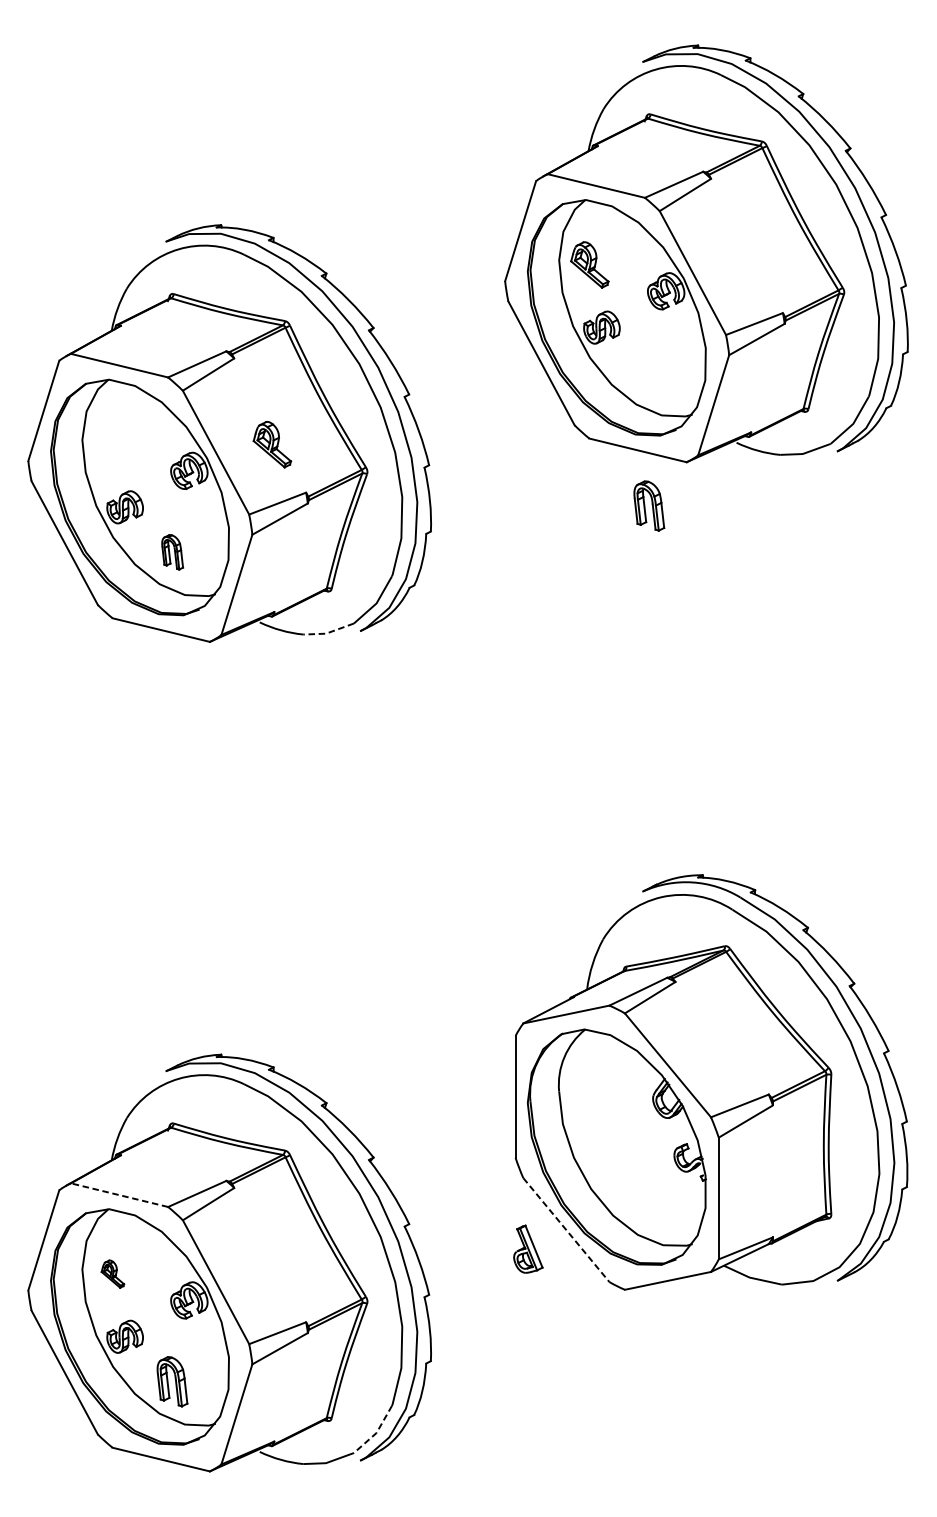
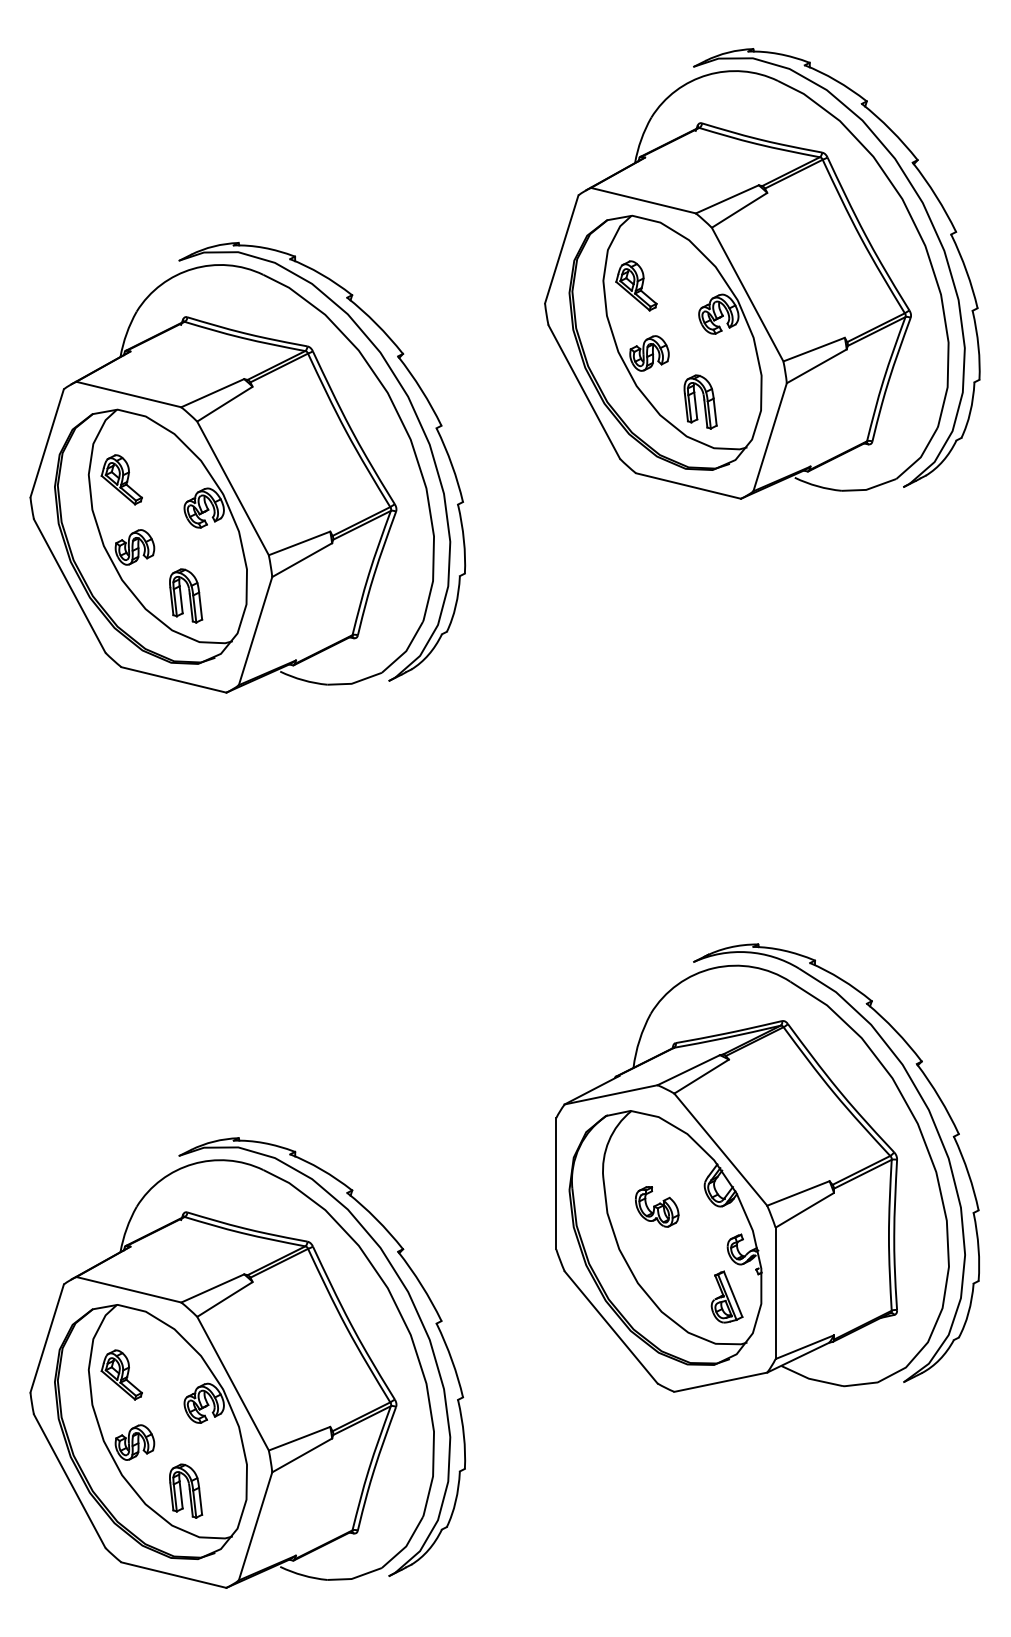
part: (272, 444) -> (121, 479), moved
part: (649, 505) -> (700, 401), moved
part: (172, 551) -> (186, 595), size x1.43
line: (328, 632) -> (354, 682), dashed -> solid
part: (609, 1118) -> (657, 1206), added
line: (119, 1194) -> (128, 1289), dashed -> solid
line: (566, 1230) -> (611, 1327), dashed -> solid
part: (527, 1248) -> (726, 1296), moved
part: (112, 1273) -> (121, 1374), size x1.67
line: (376, 1433) -> (406, 1546), dashed -> solid

